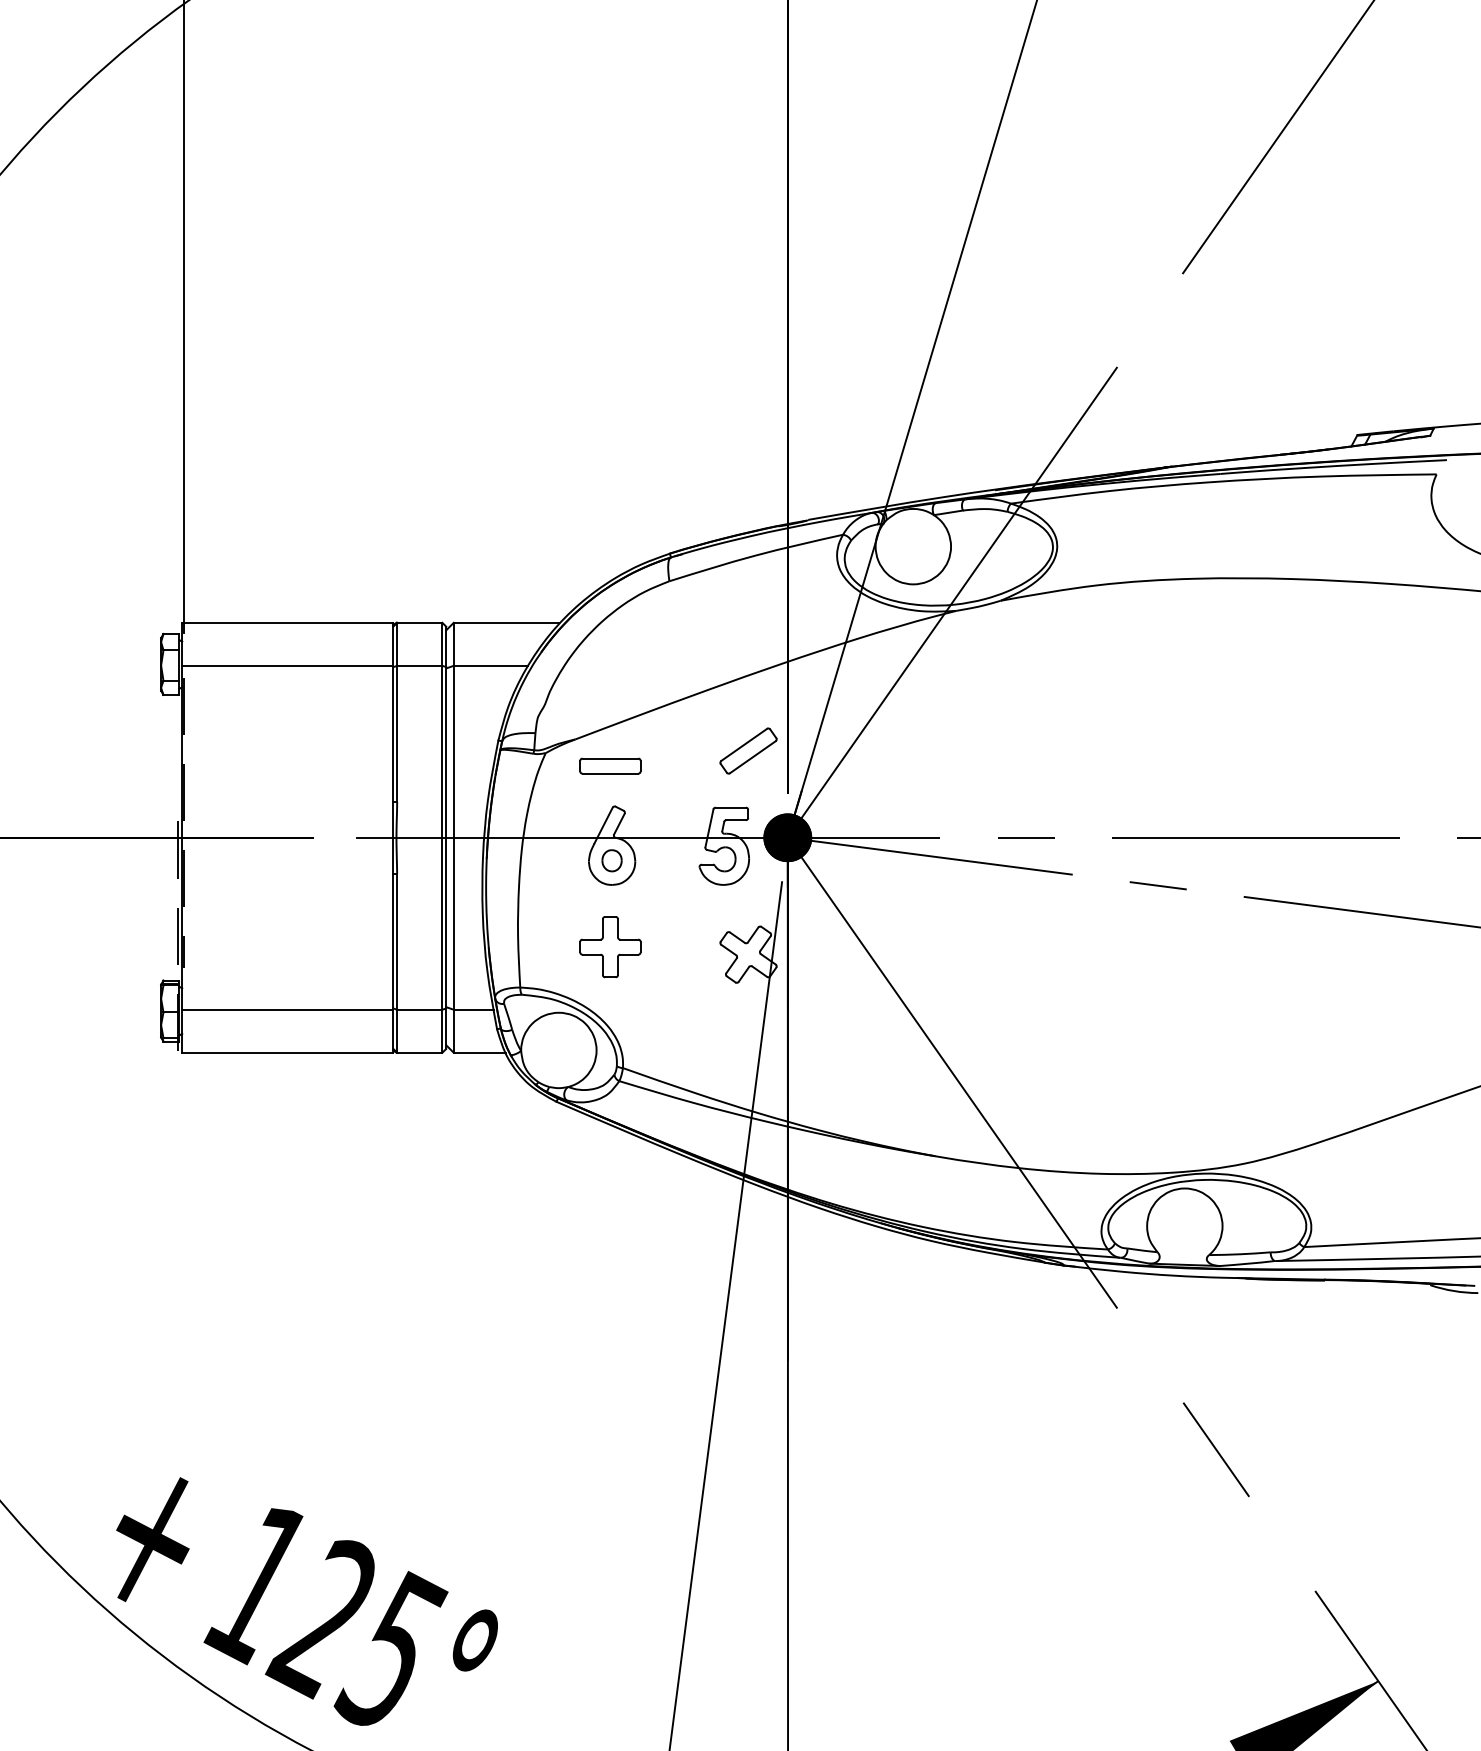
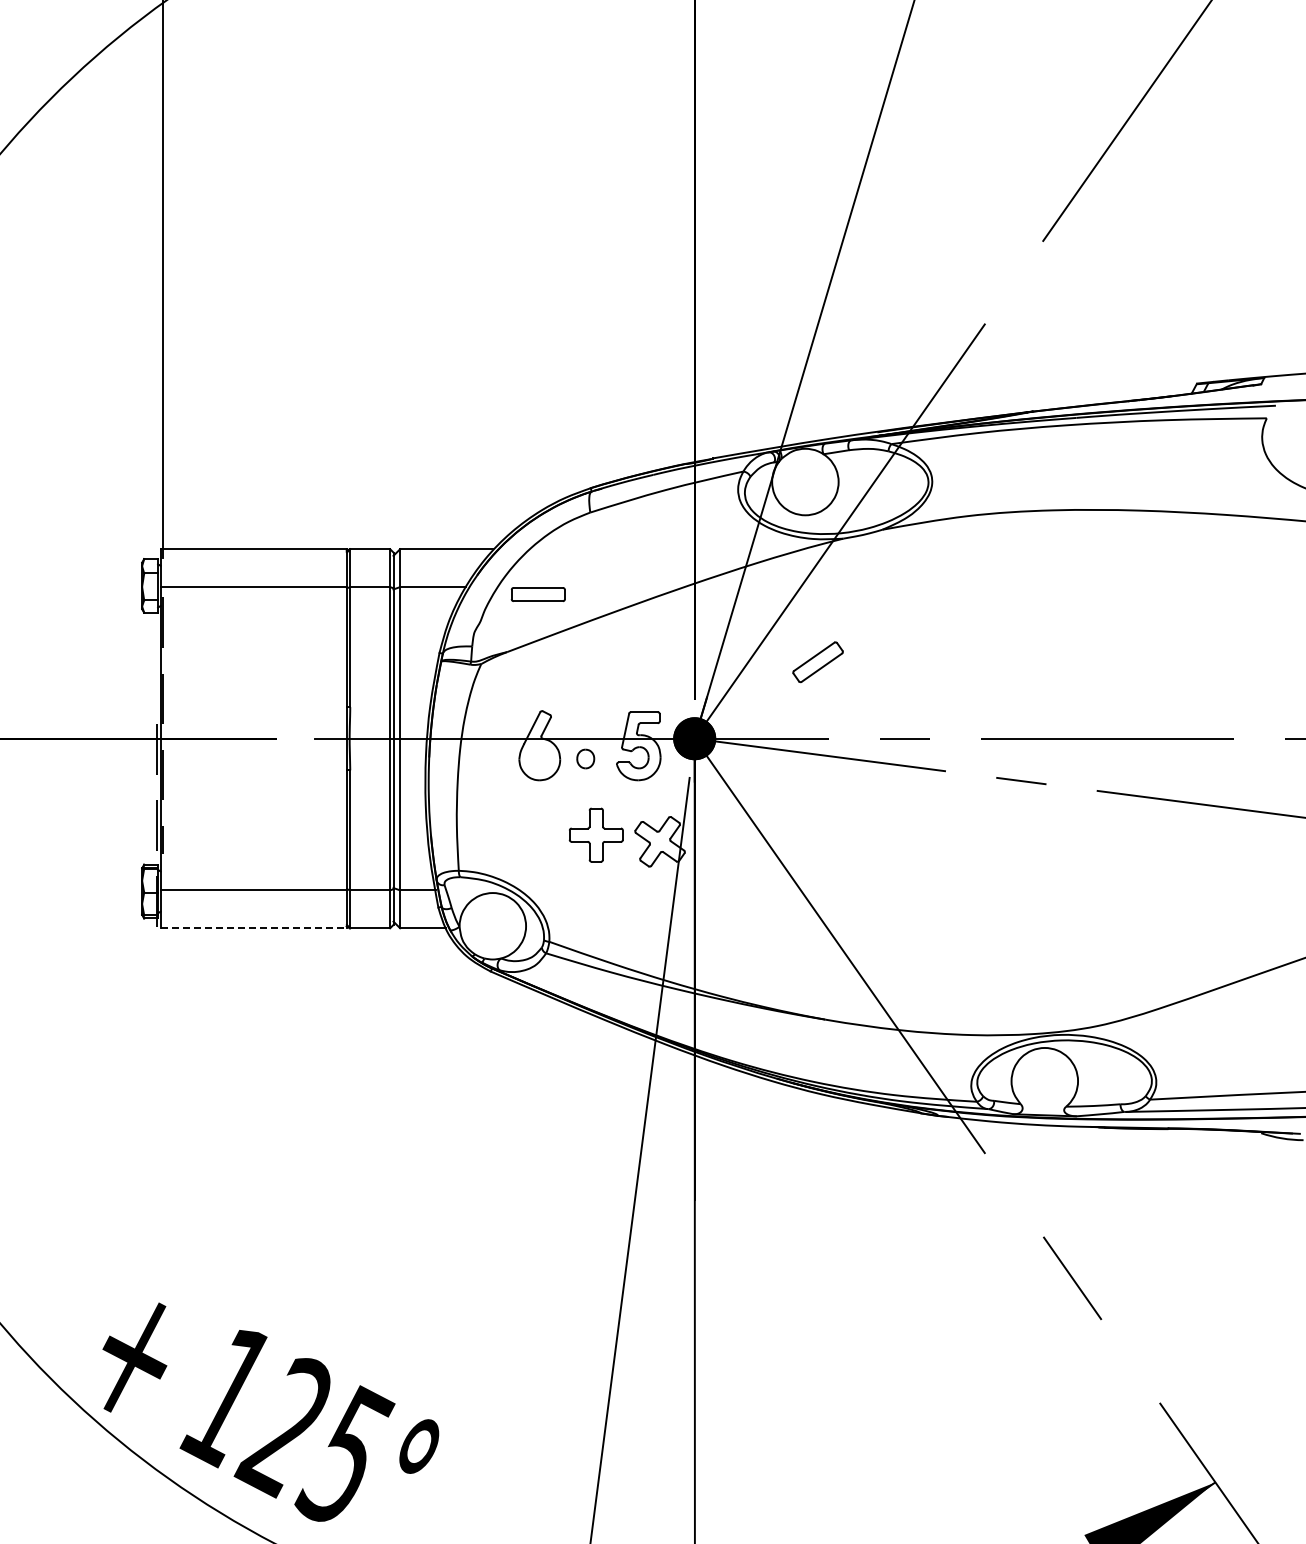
part: (747, 751) -> (817, 662), moved
part: (609, 766) -> (537, 594), moved
part: (611, 860) -> (585, 758), moved
part: (609, 946) -> (595, 834), moved
line: (288, 1052) -> (254, 928), solid -> dashed

